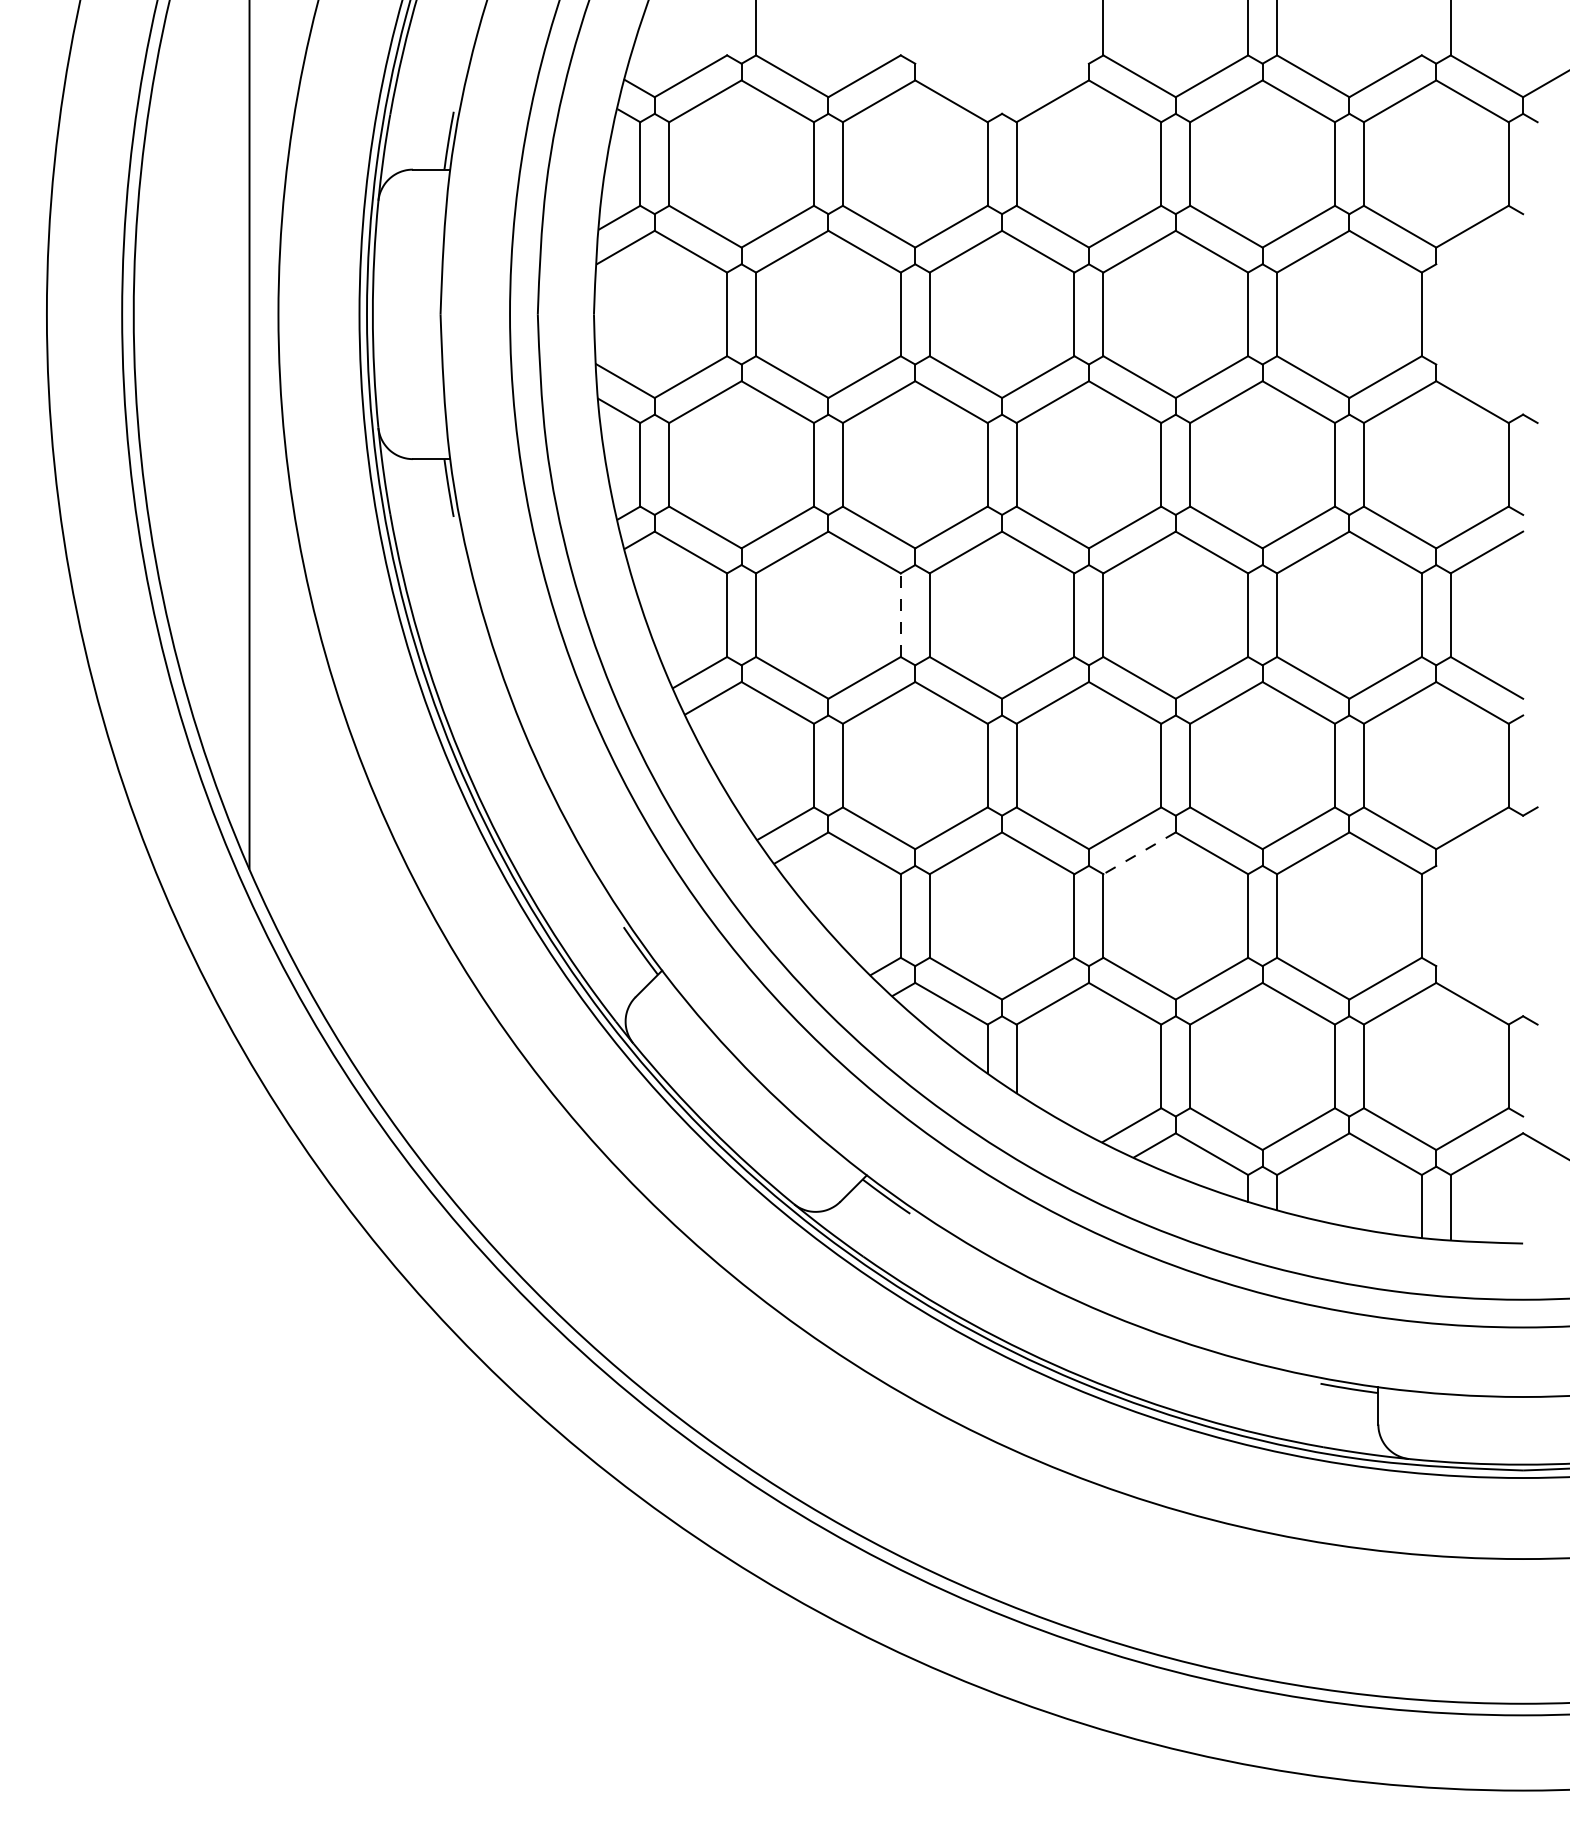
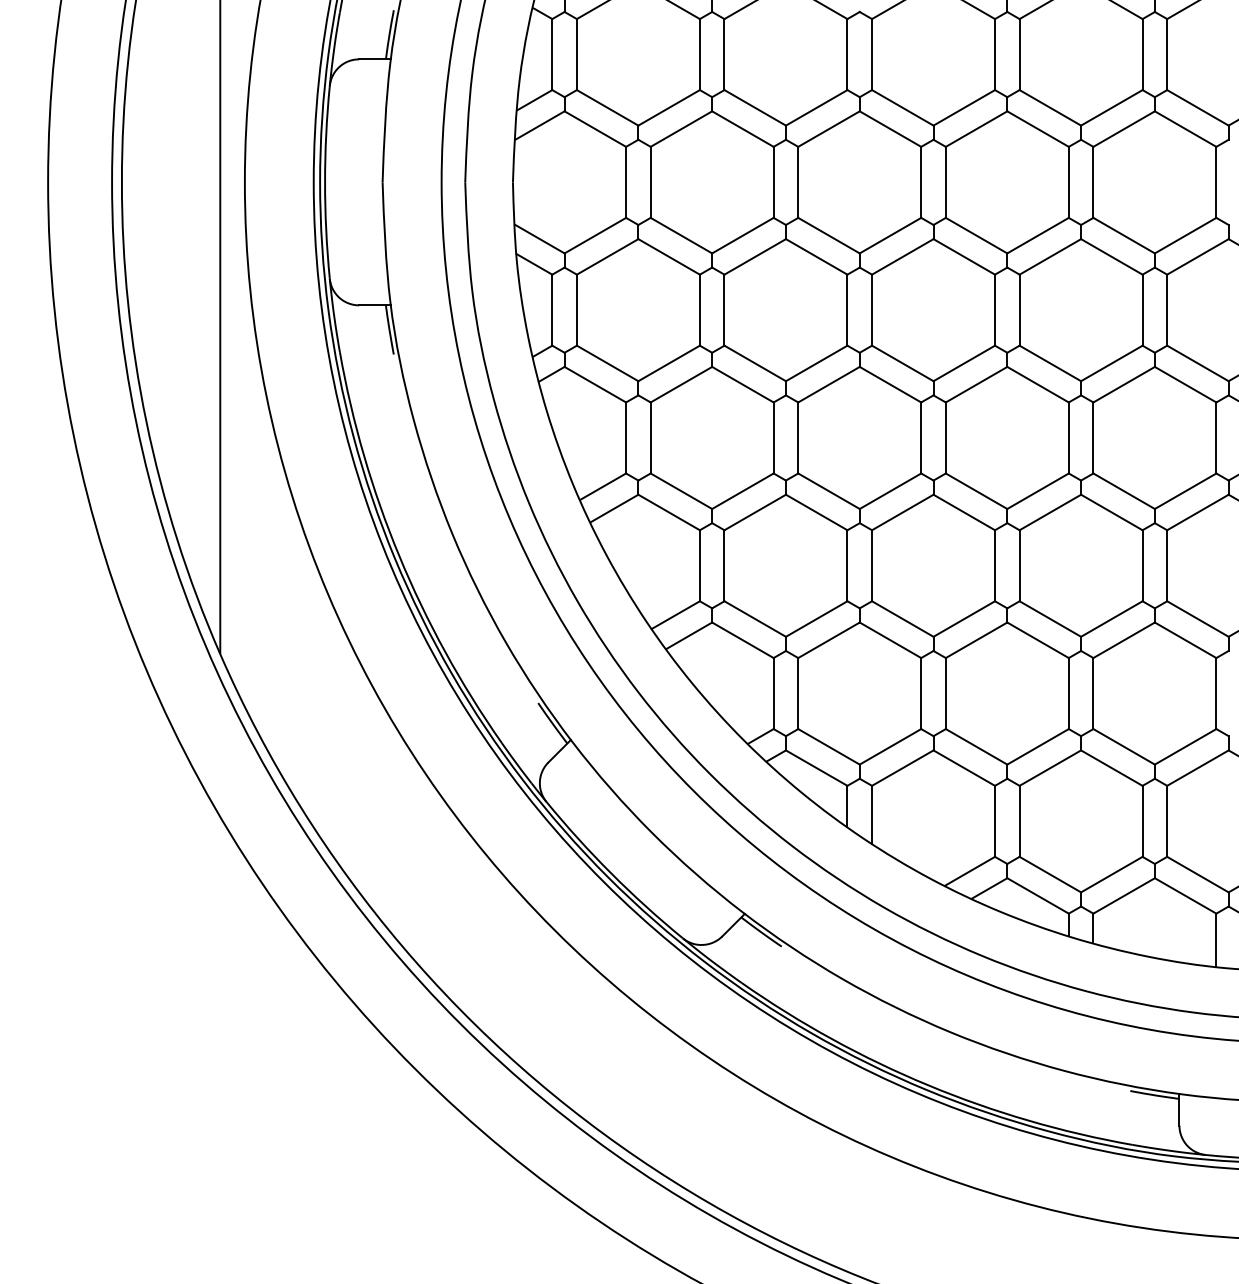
line: (900, 615) -> (773, 438), dashed -> solid
line: (1139, 853) -> (976, 640), dashed -> solid

